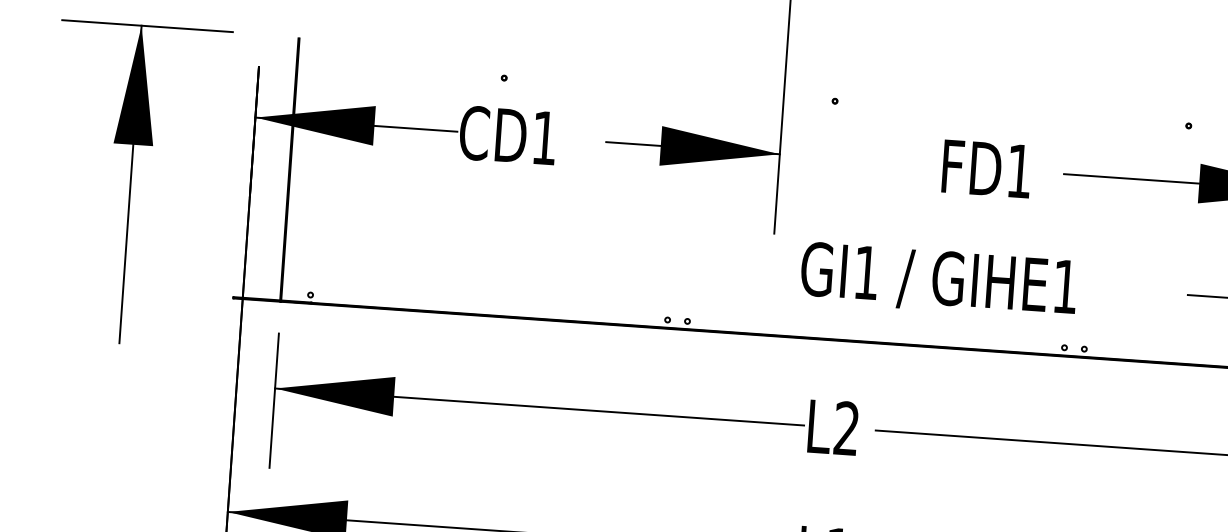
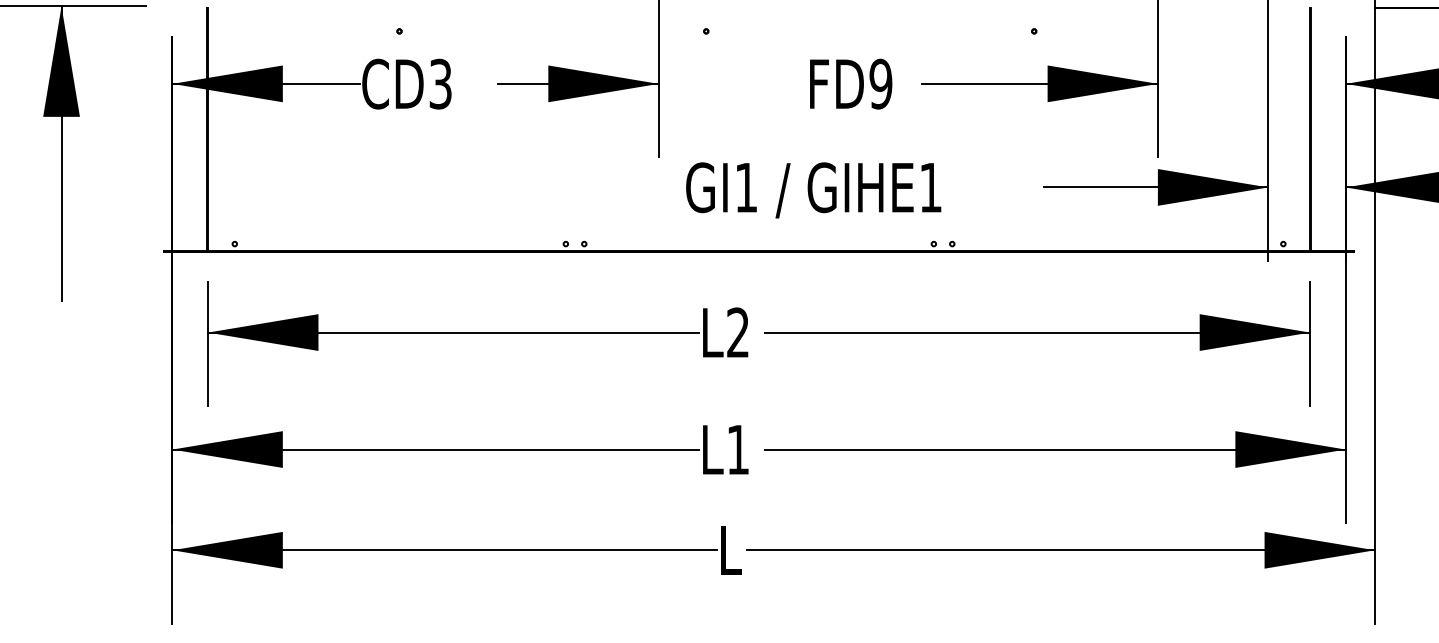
text: (544, 137) -> (440, 83), CD1 -> CD3
text: (1019, 170) -> (880, 83), FD1 -> FD9

